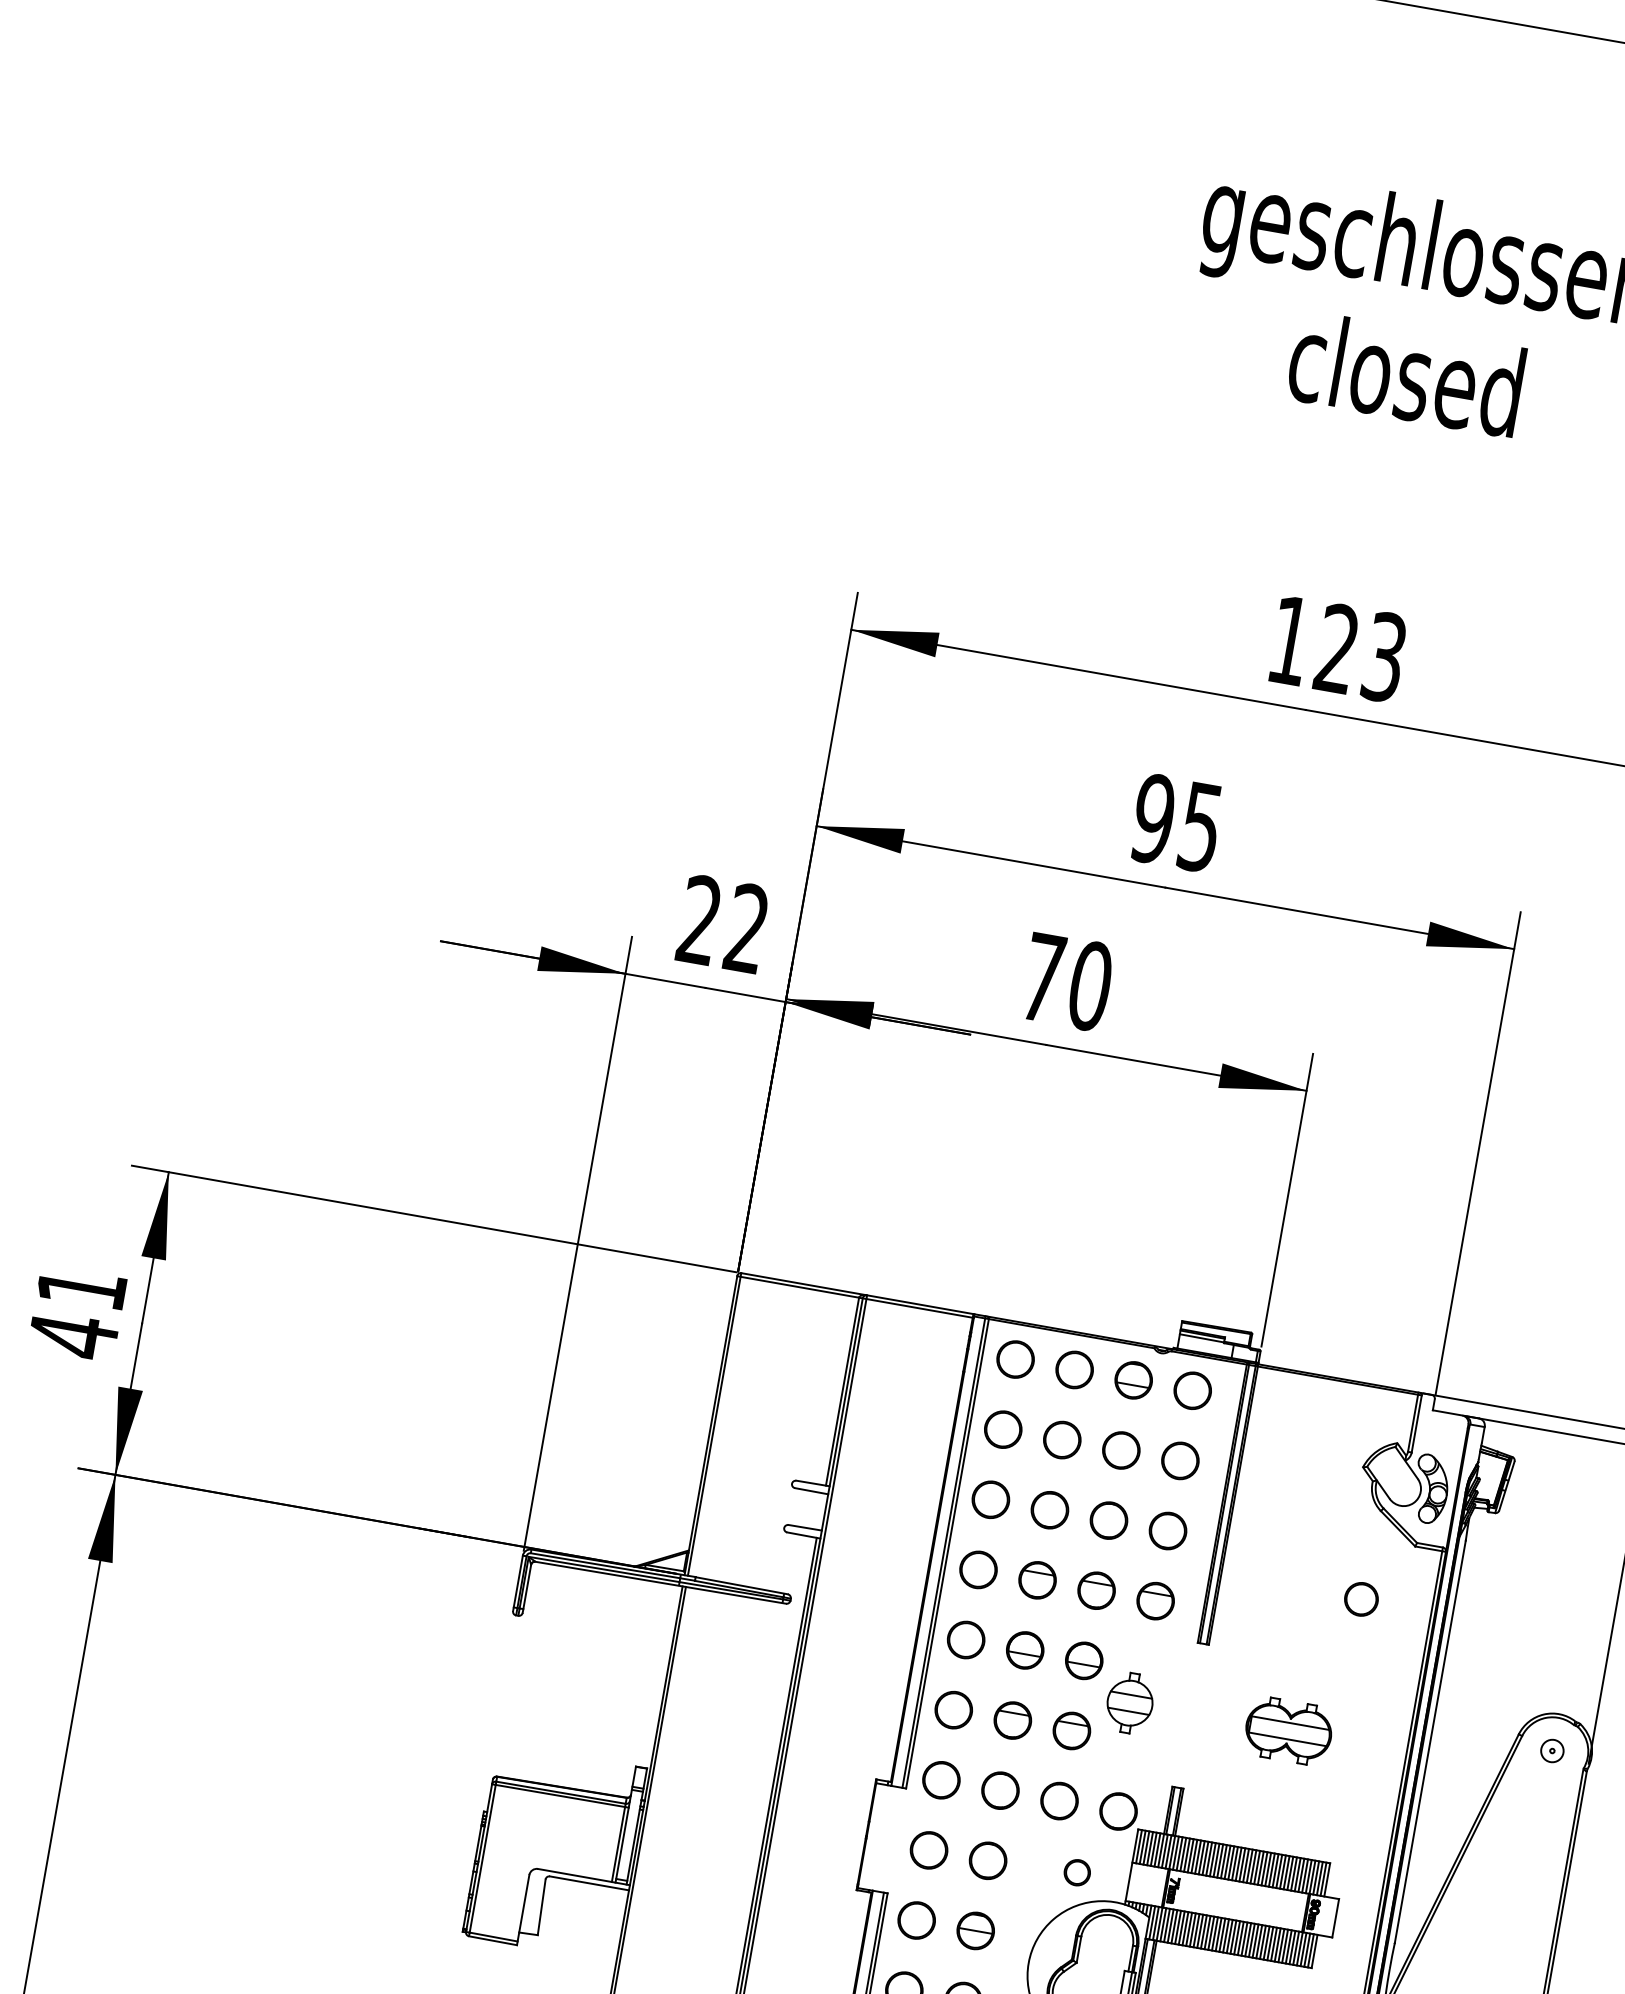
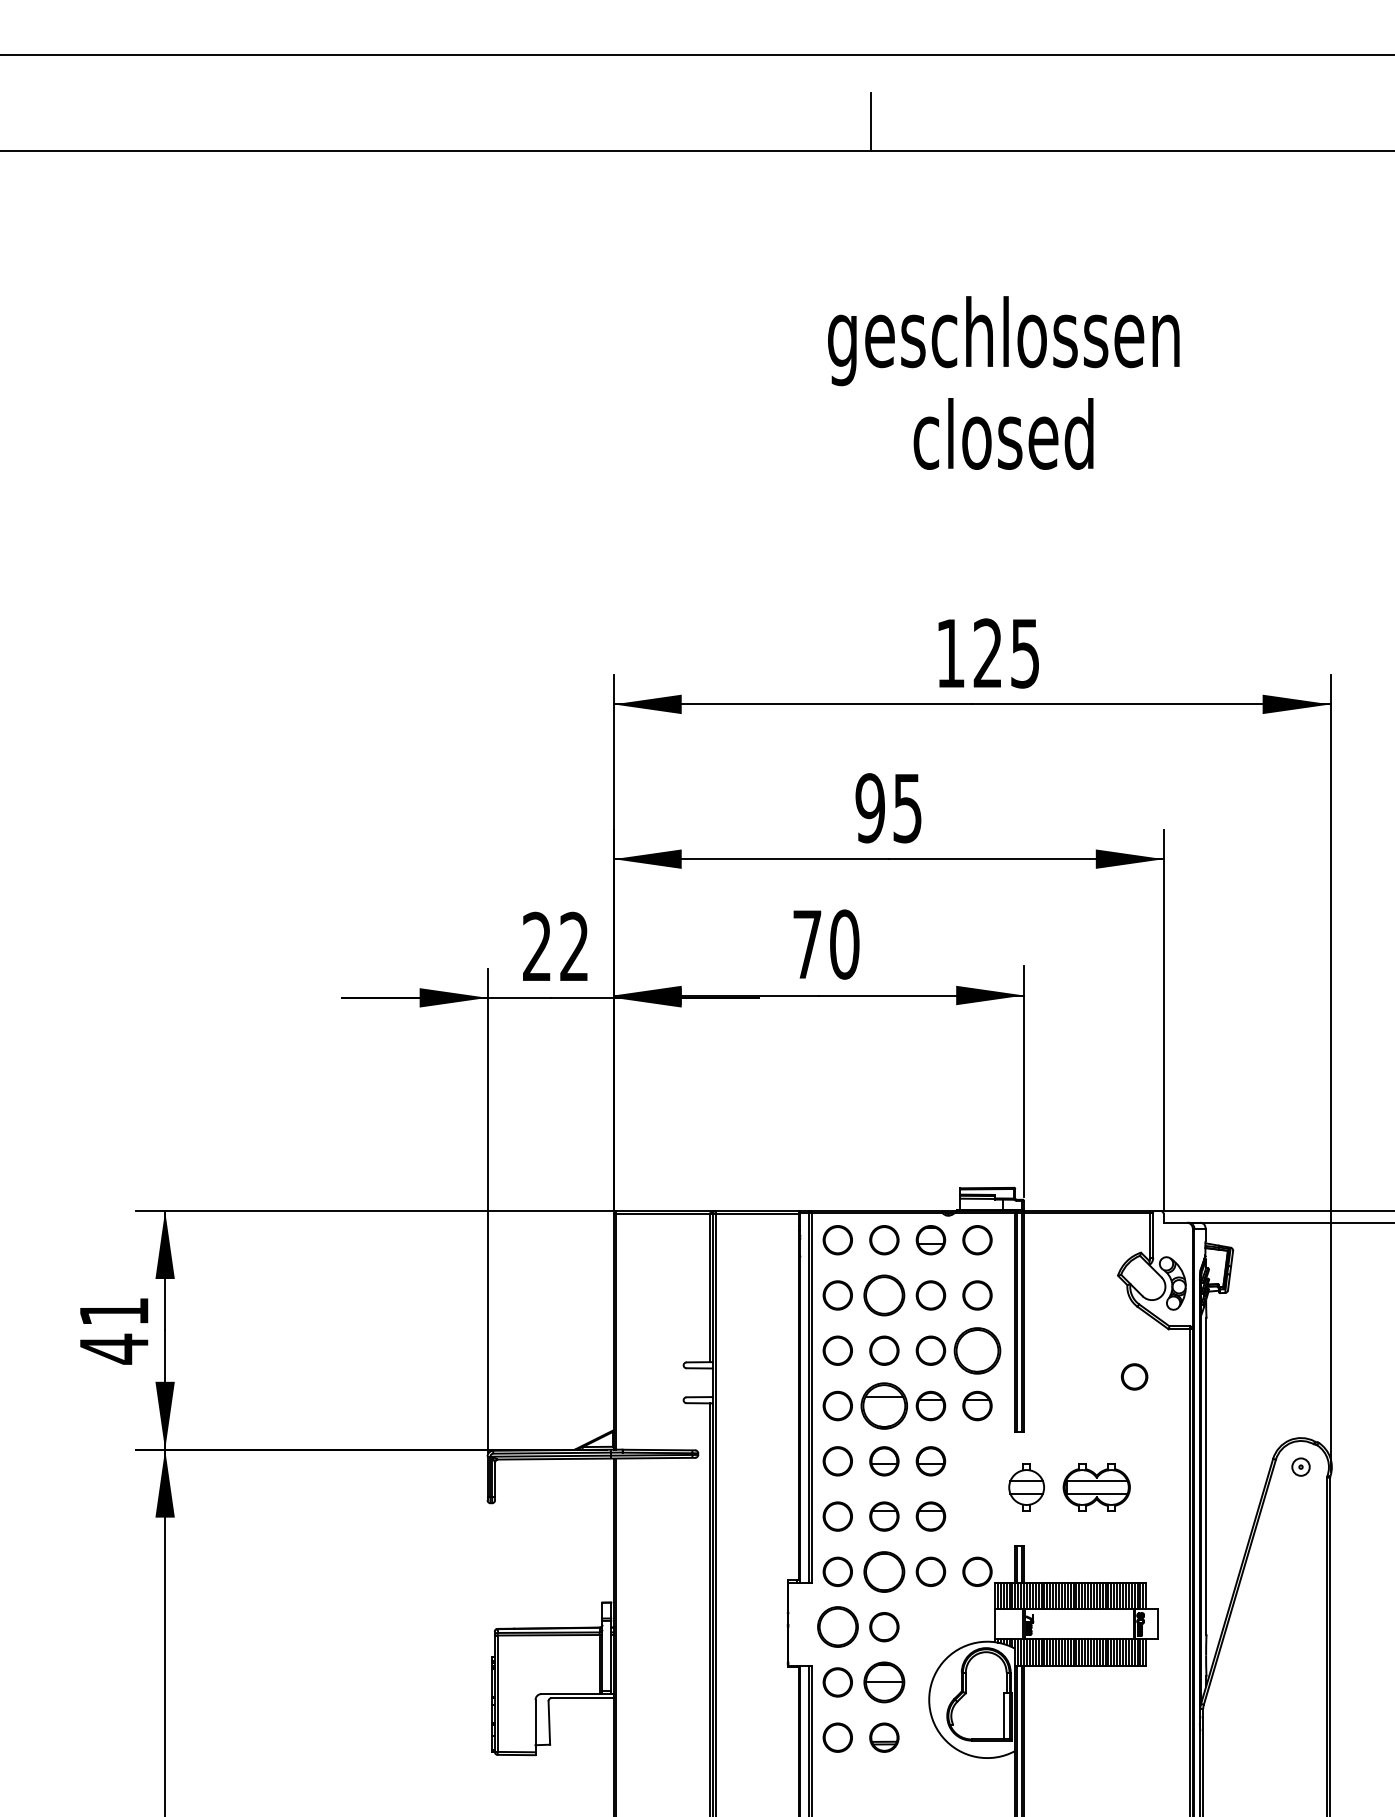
text: (1385, 656) -> (1025, 652), 123 -> 125
circle: (1062, 1440) -> (884, 1295), size x1.4
circle: (1168, 1530) -> (977, 1350), size x1.6
part: (1037, 1579) -> (884, 1405), size x1.6
part: (1129, 1703) -> (1026, 1487), moved
circle: (1000, 1790) -> (884, 1571), size x1.4
circle: (928, 1850) -> (837, 1627), size x1.4
circle: (1076, 1871) -> (953, 1623), removed
part: (975, 1931) -> (884, 1682), size x1.4

